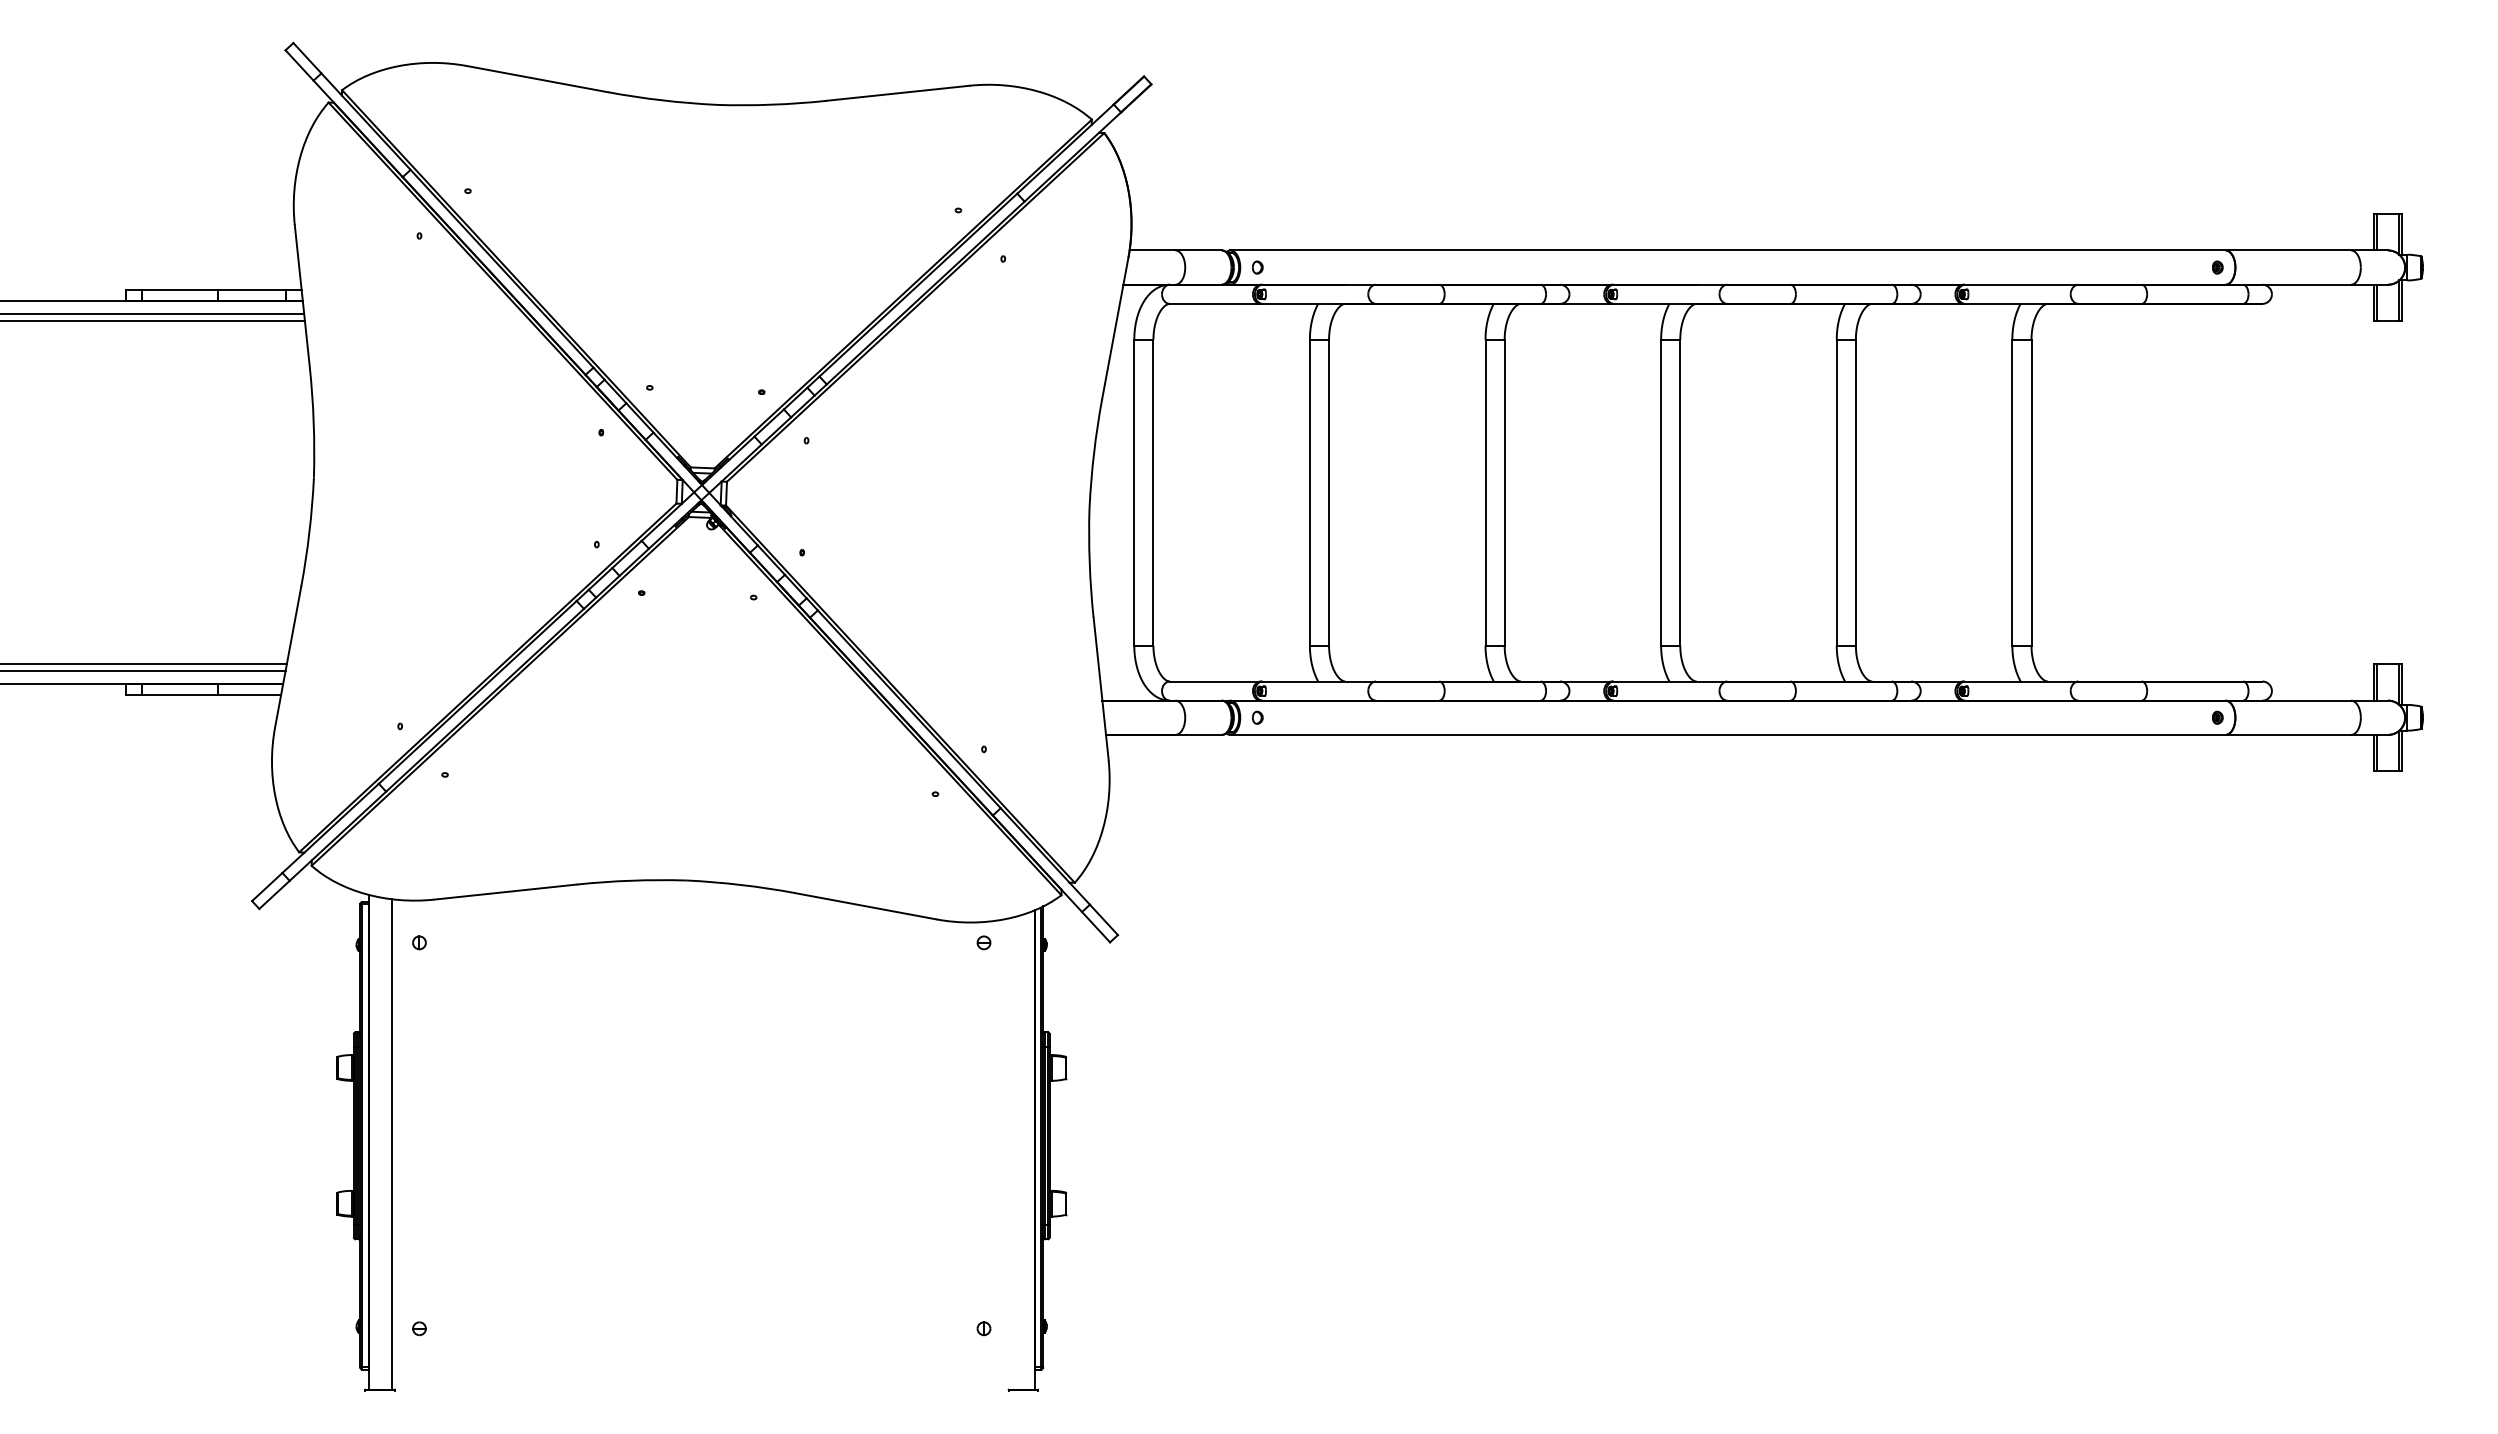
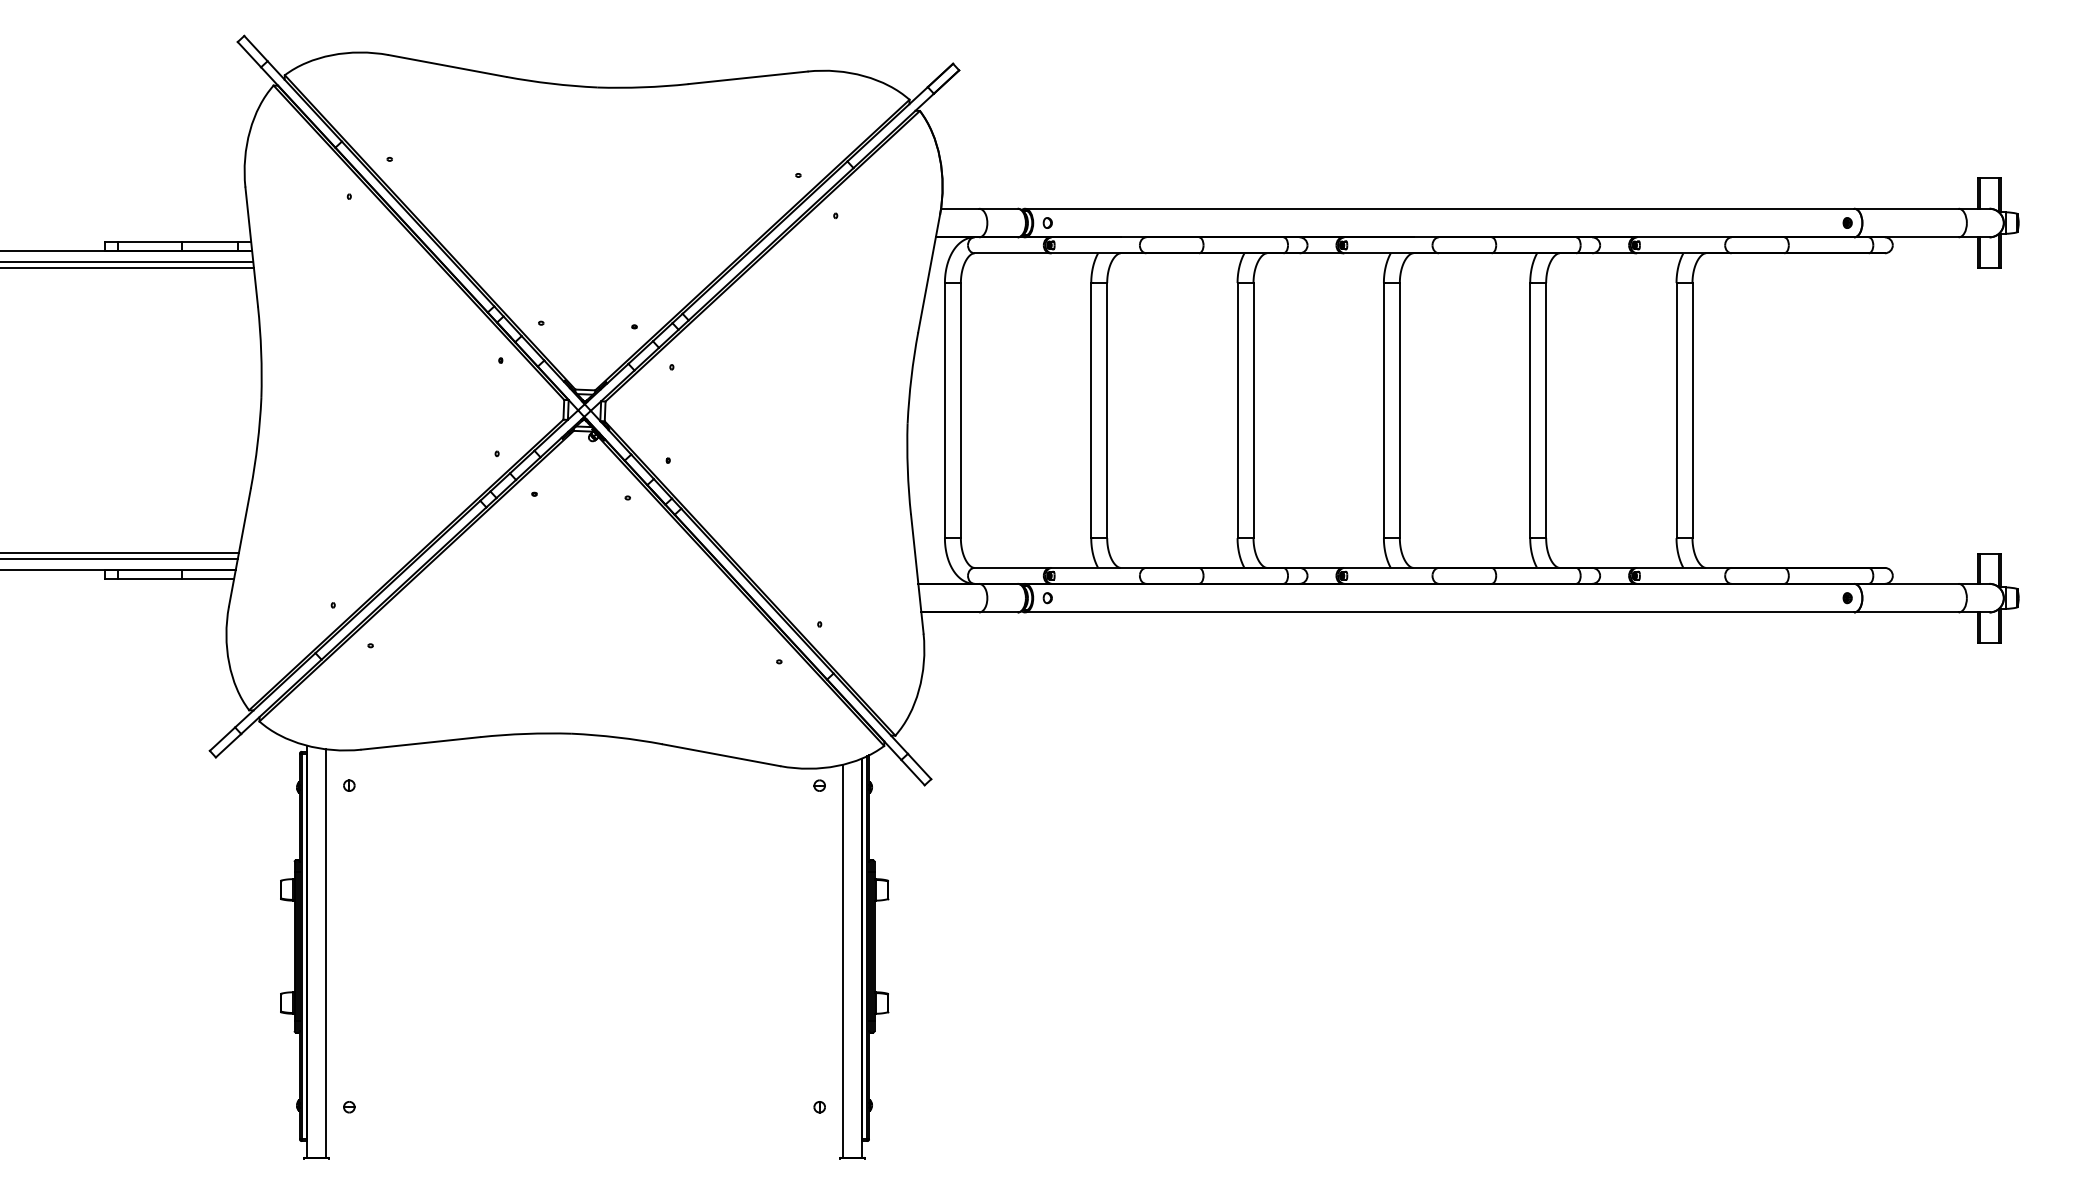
line: (1011, 1153) -> (842, 961), added

